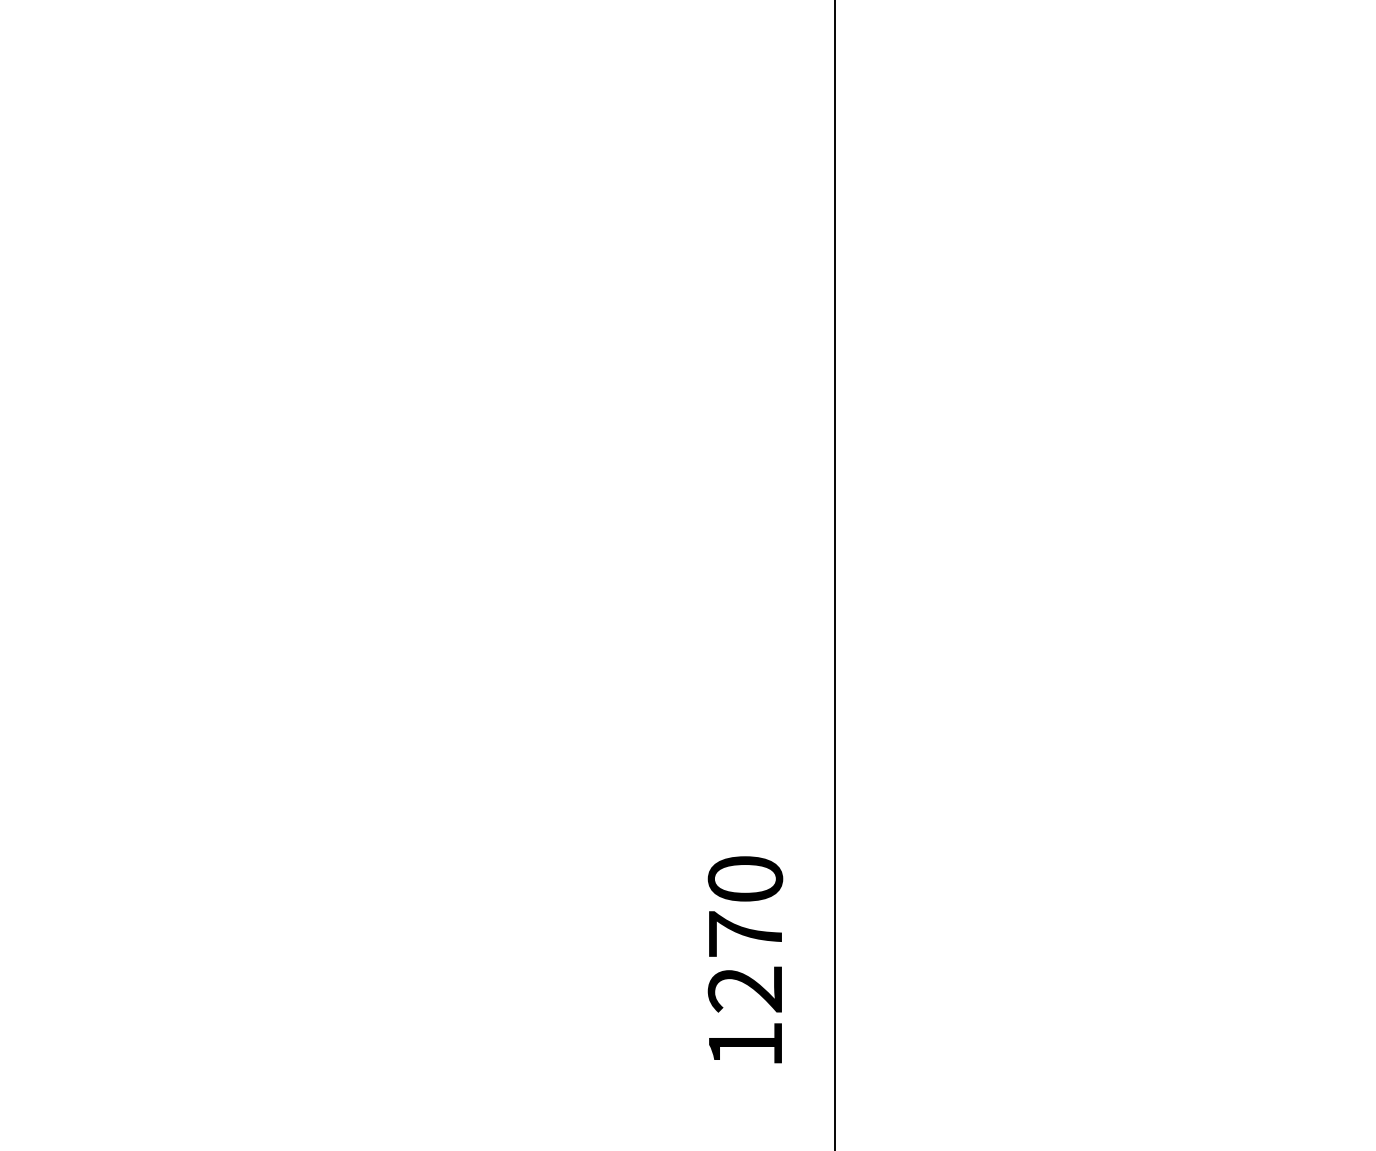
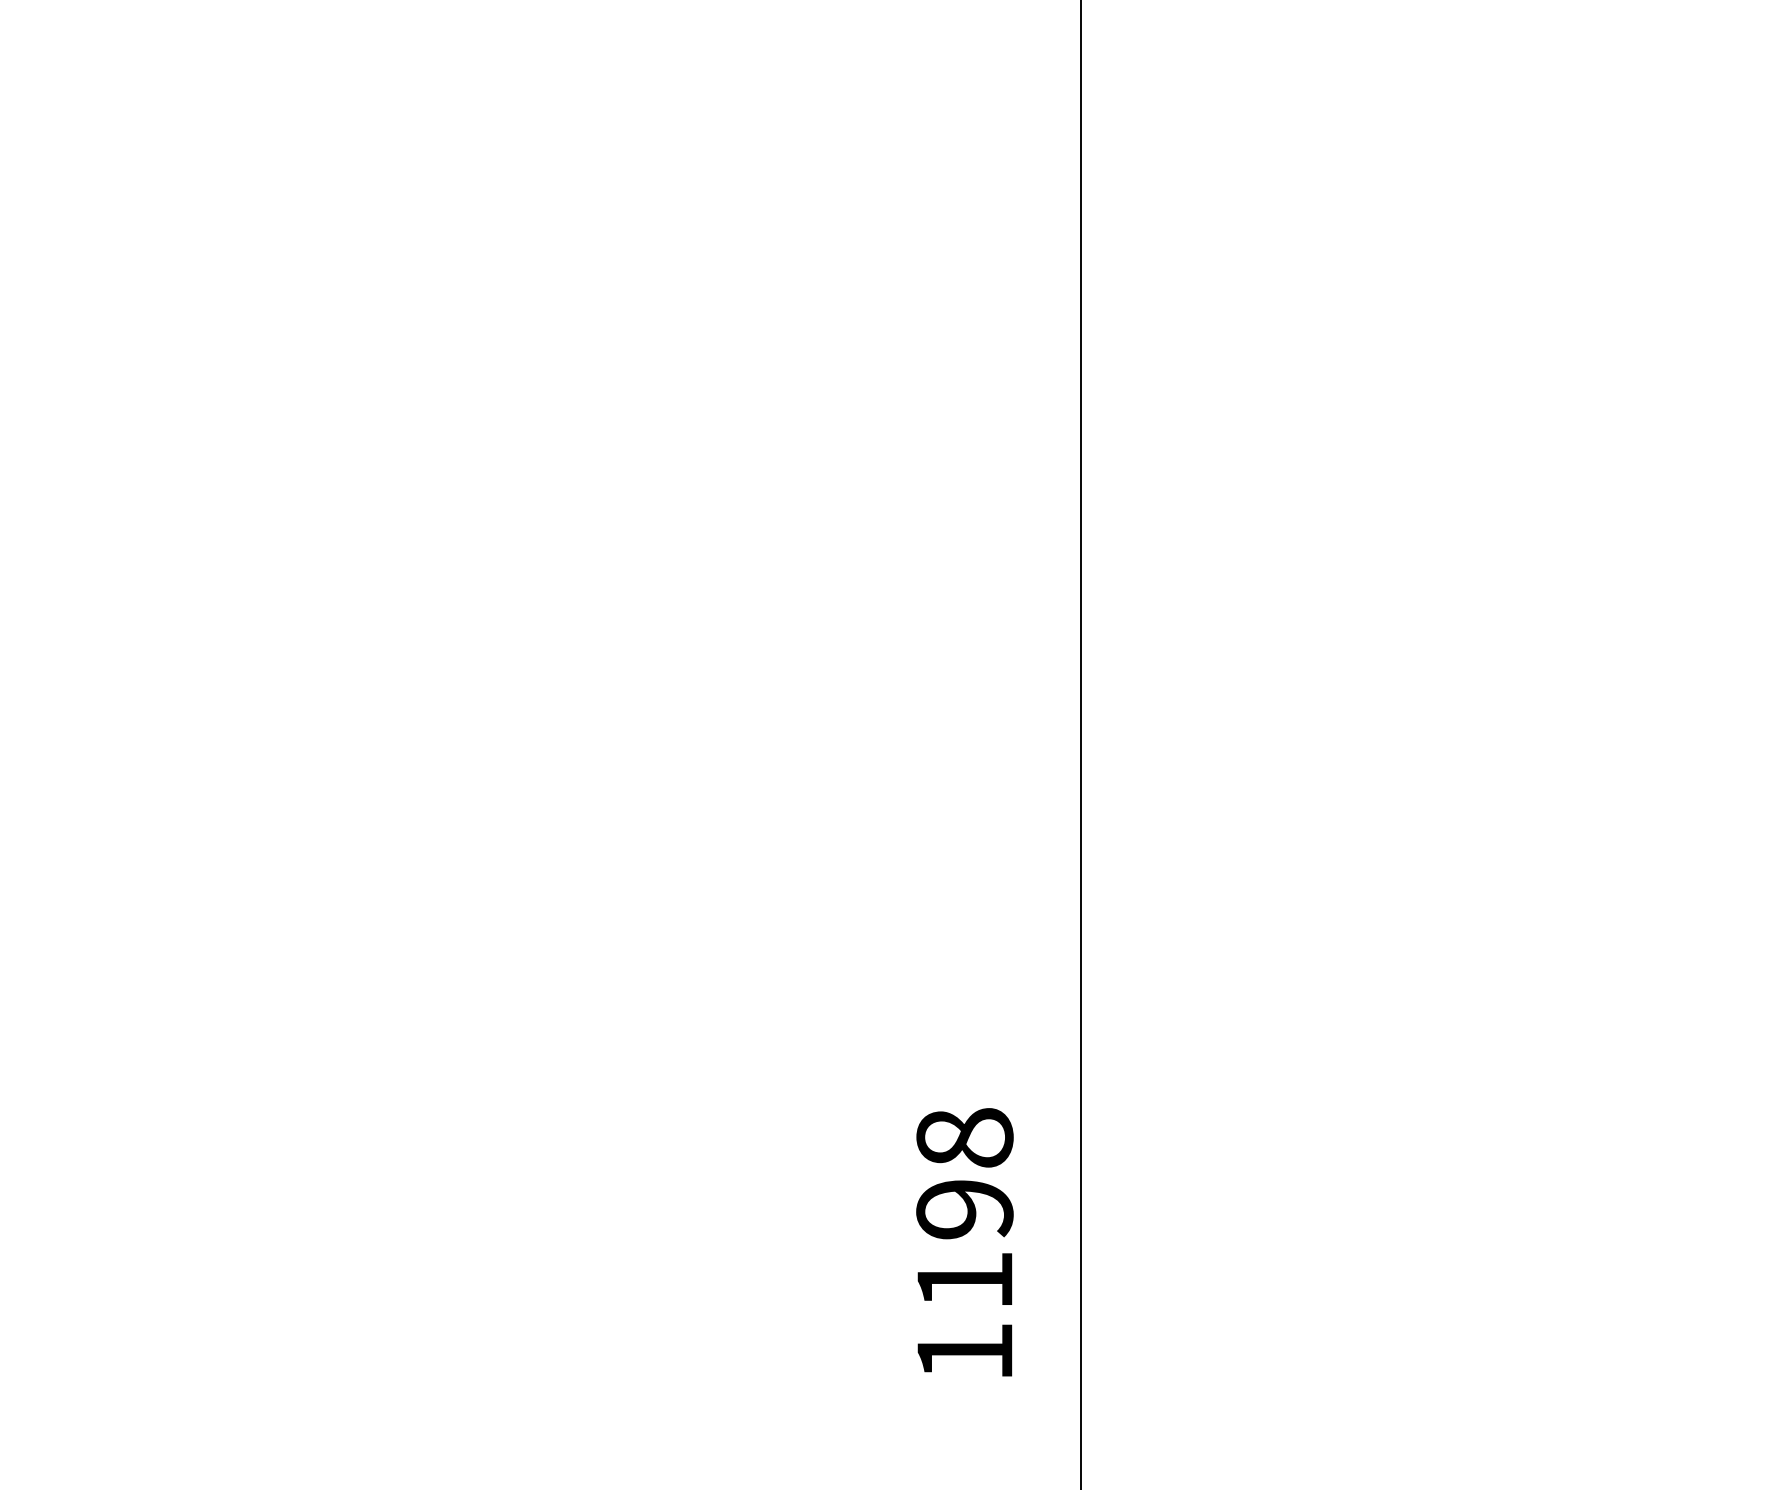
text: (745, 934) -> (964, 1209), 1270 -> 1198

